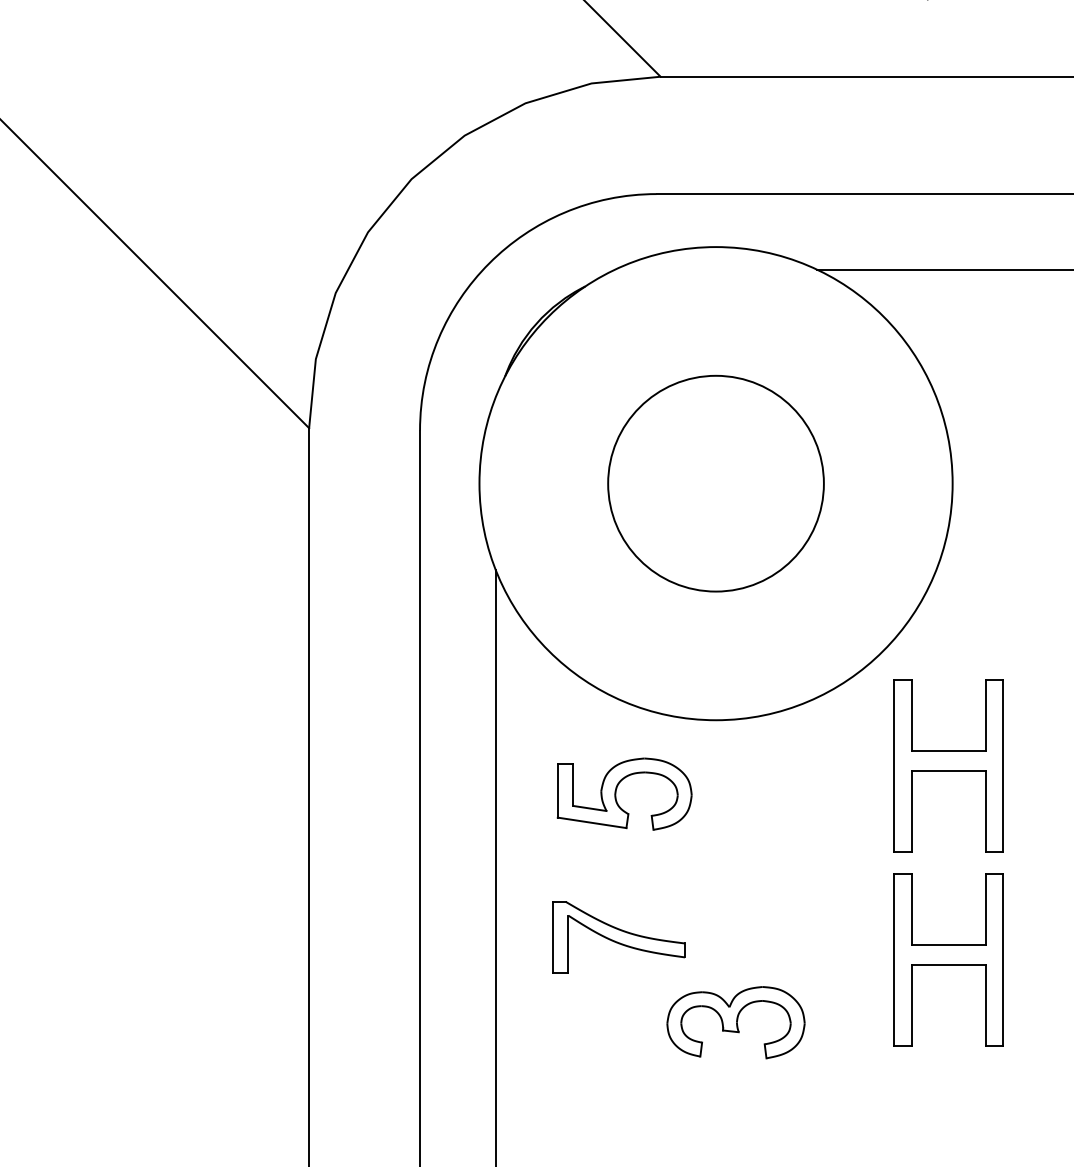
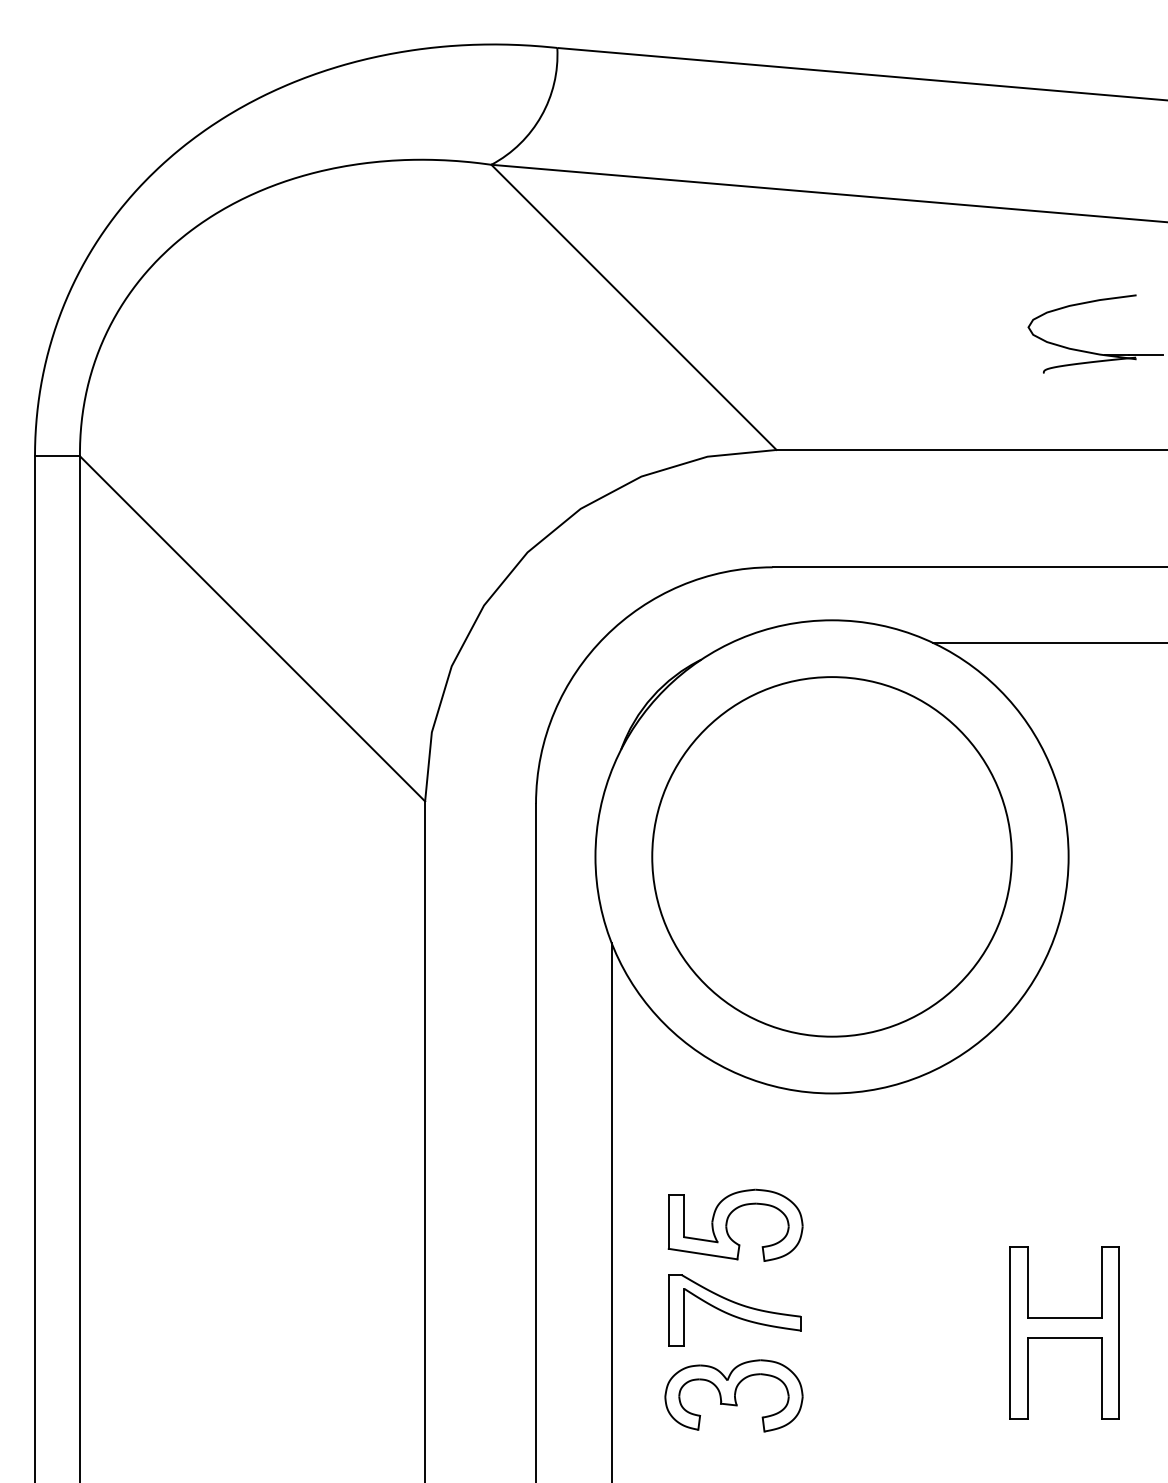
circle: (715, 483) -> (831, 856), size x1.67
part: (948, 765) -> (1064, 1138), removed
part: (616, 793) -> (727, 1224), moved
part: (735, 1022) -> (733, 1395), moved

